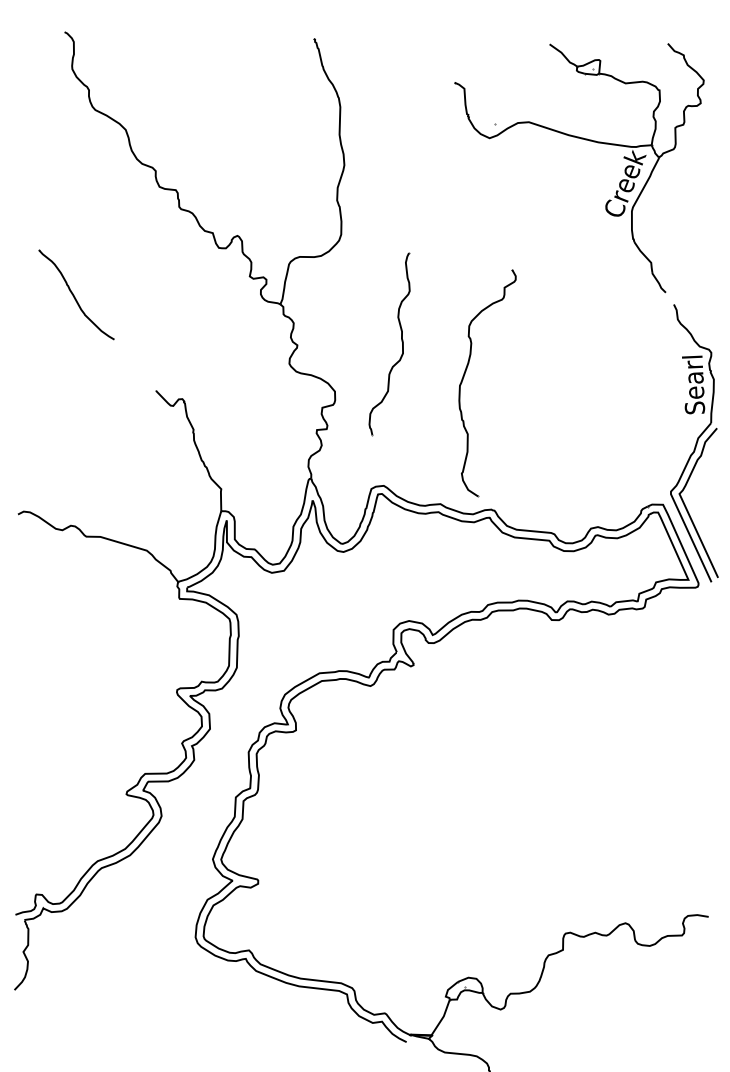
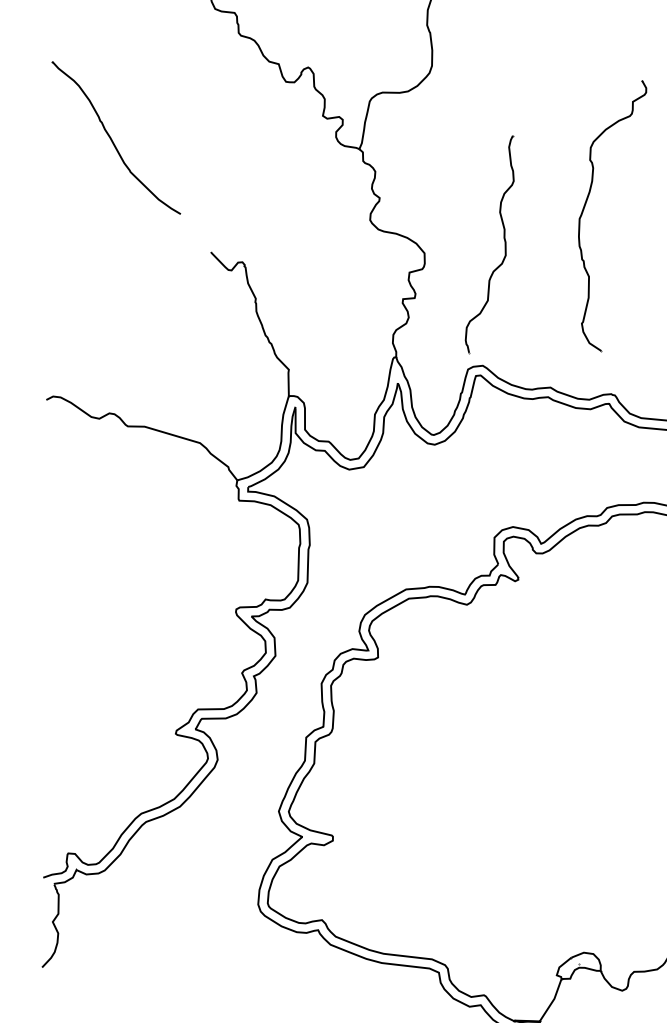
part: (76, 294) -> (116, 137), size x1.43
part: (401, 341) -> (503, 241), moved
part: (465, 374) -> (586, 205), moved

